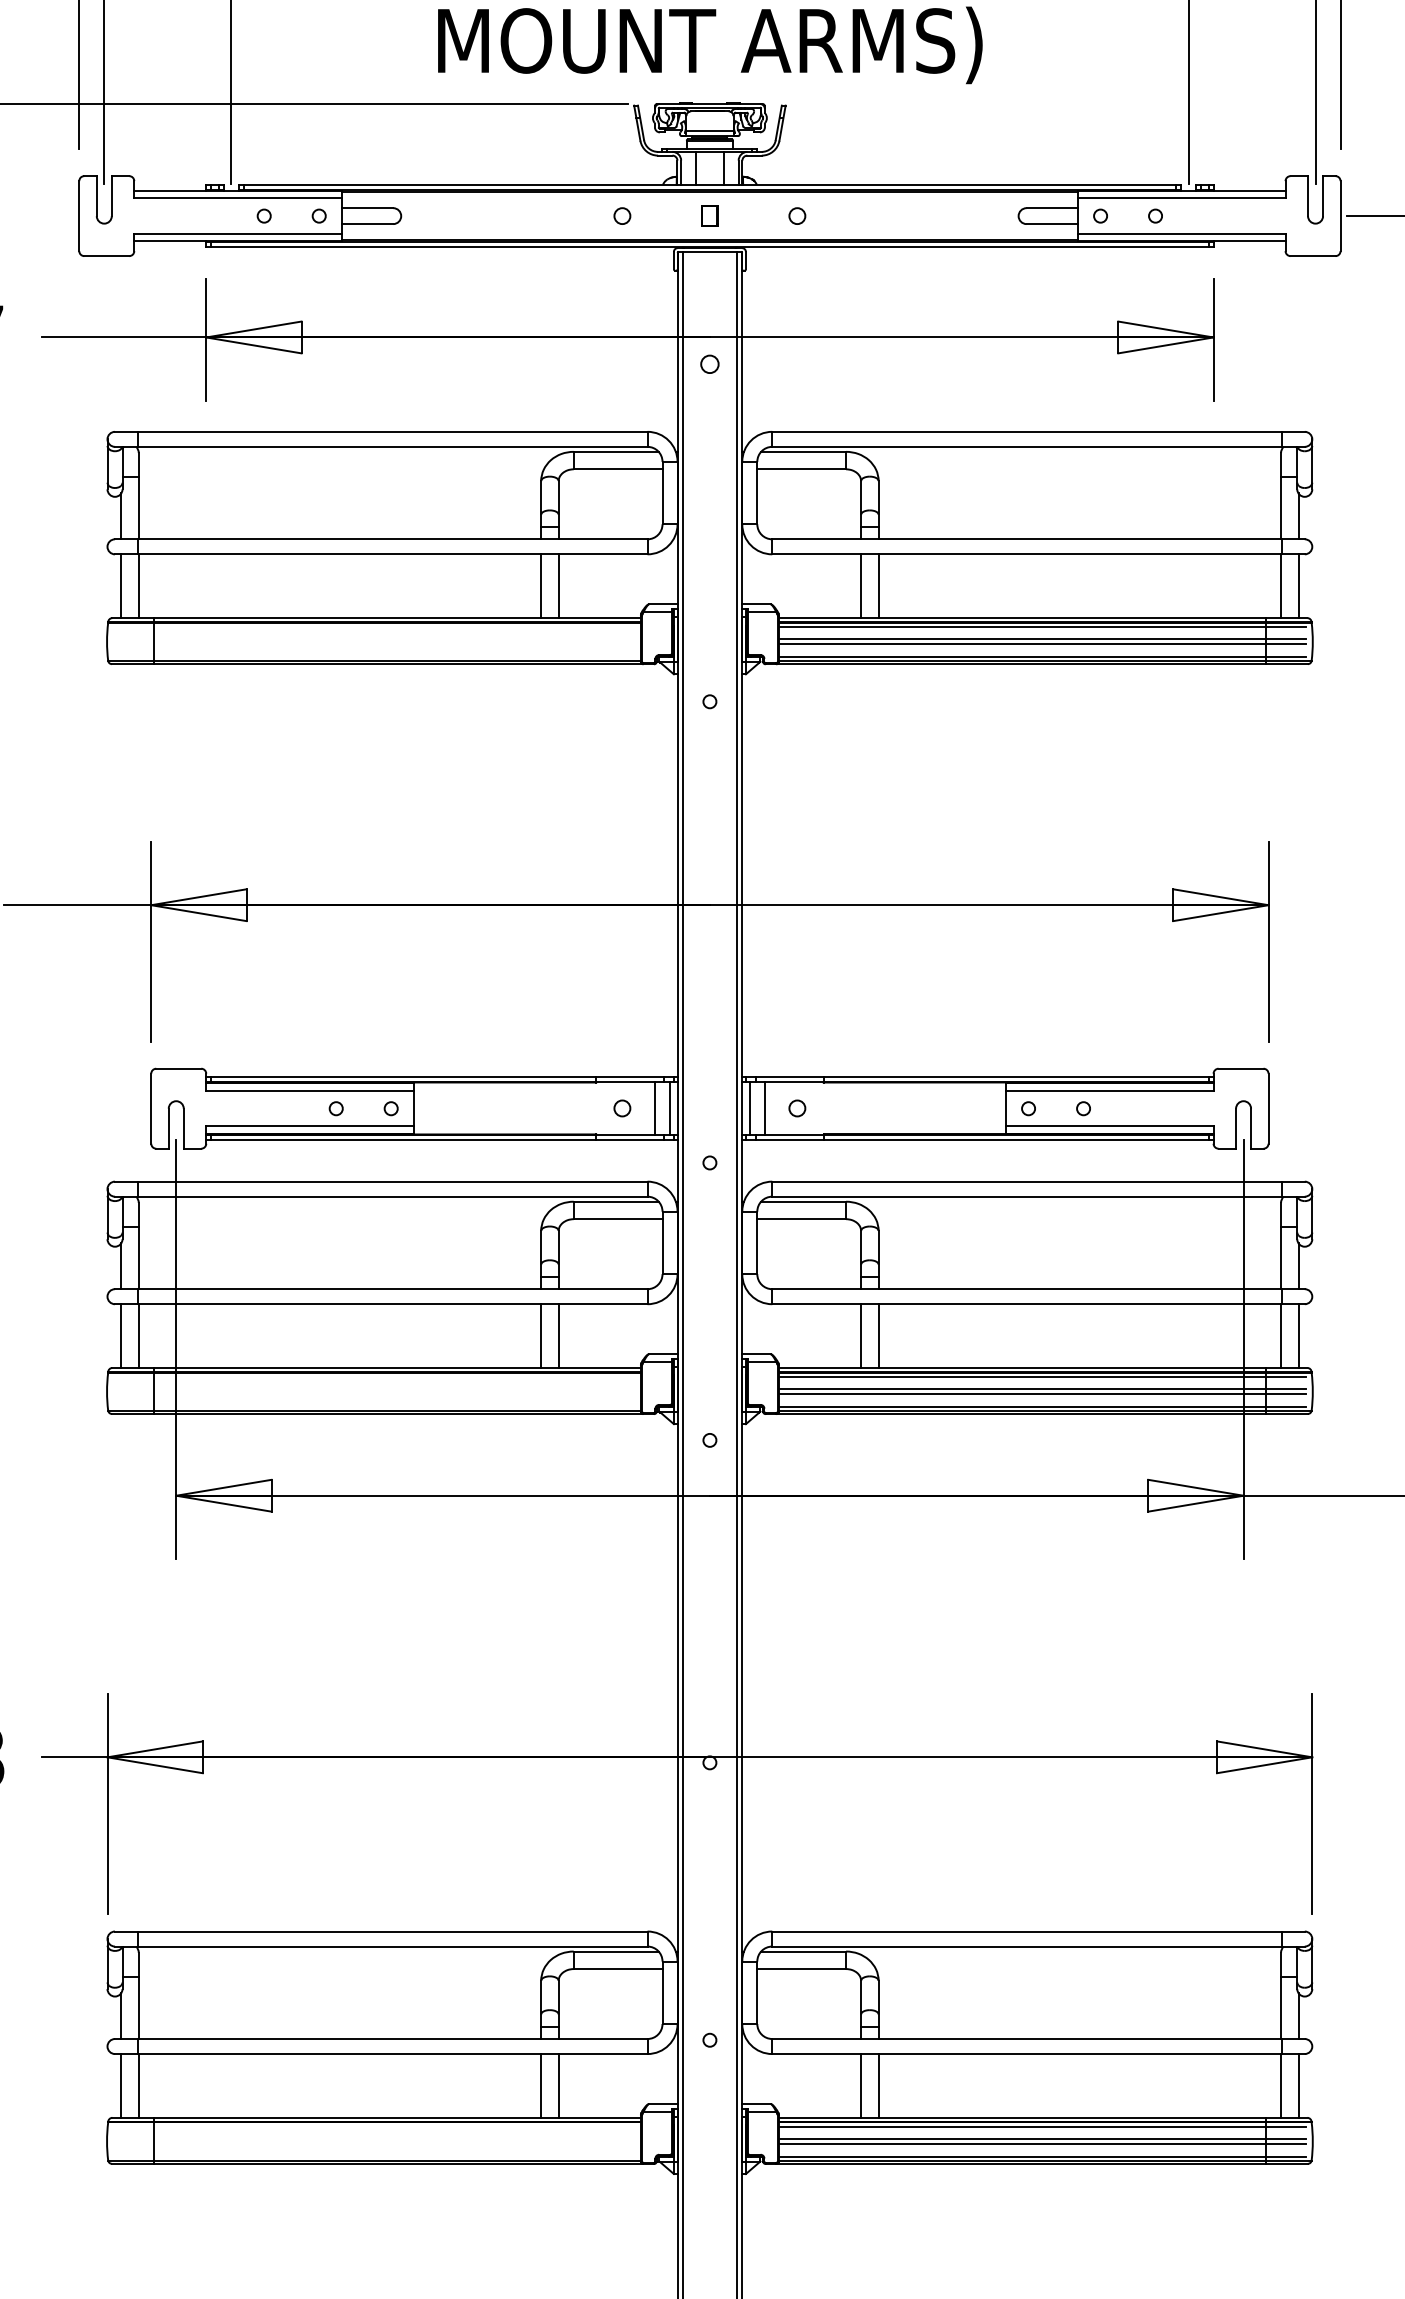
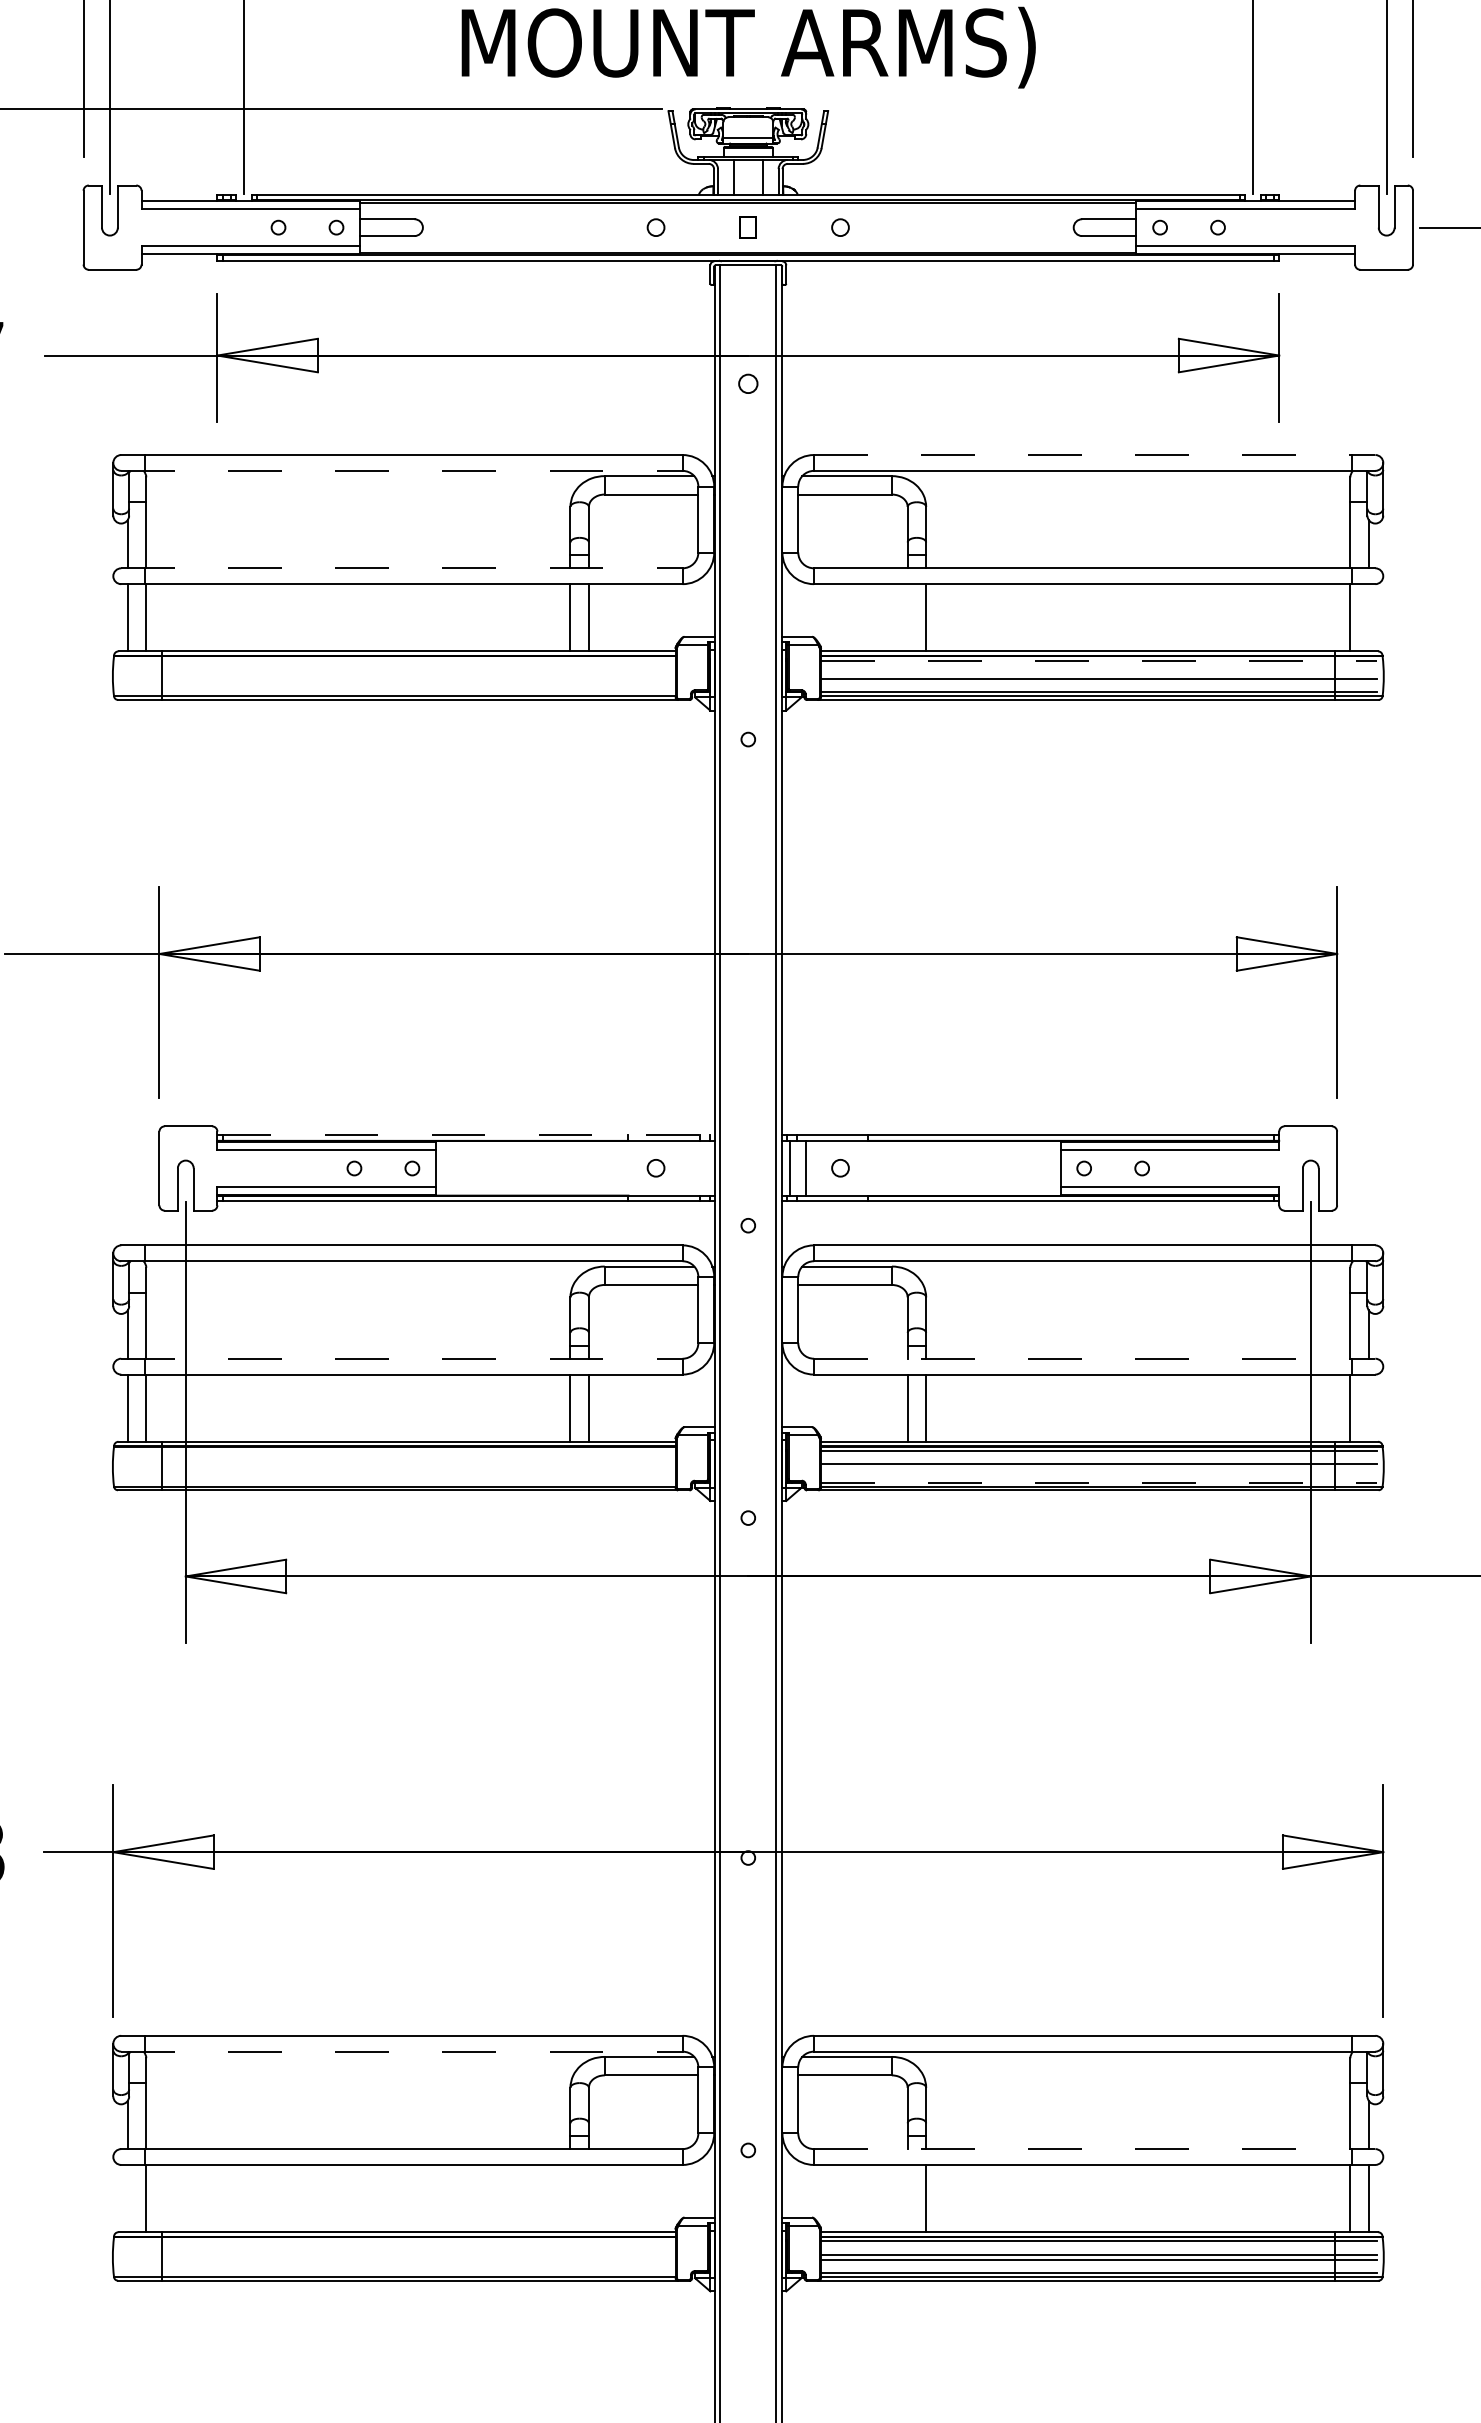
line: (1038, 432) -> (1094, 455), solid -> dashed
line: (380, 446) -> (401, 470), solid -> dashed
line: (380, 539) -> (401, 568), solid -> dashed
line: (860, 585) -> (907, 617), removed
line: (1298, 585) -> (1368, 617), removed
line: (1042, 626) -> (1098, 660), solid -> dashed
line: (1042, 639) -> (1098, 673), removed
line: (442, 1077) -> (466, 1135), solid -> dashed
line: (655, 1107) -> (690, 1167), removed
line: (670, 1107) -> (706, 1167), removed
line: (380, 1288) -> (401, 1358), solid -> dashed
line: (1038, 1288) -> (1094, 1358), solid -> dashed
line: (1298, 1335) -> (1368, 1407), removed
line: (1042, 1394) -> (1098, 1469), removed
line: (1042, 1406) -> (1098, 1482), solid -> dashed
line: (380, 1946) -> (401, 2051), solid -> dashed
line: (1038, 2039) -> (1094, 2149), solid -> dashed
line: (120, 2085) -> (127, 2198), removed
line: (541, 2085) -> (570, 2198), removed
line: (558, 2085) -> (588, 2198), removed
line: (860, 2085) -> (907, 2198), removed

